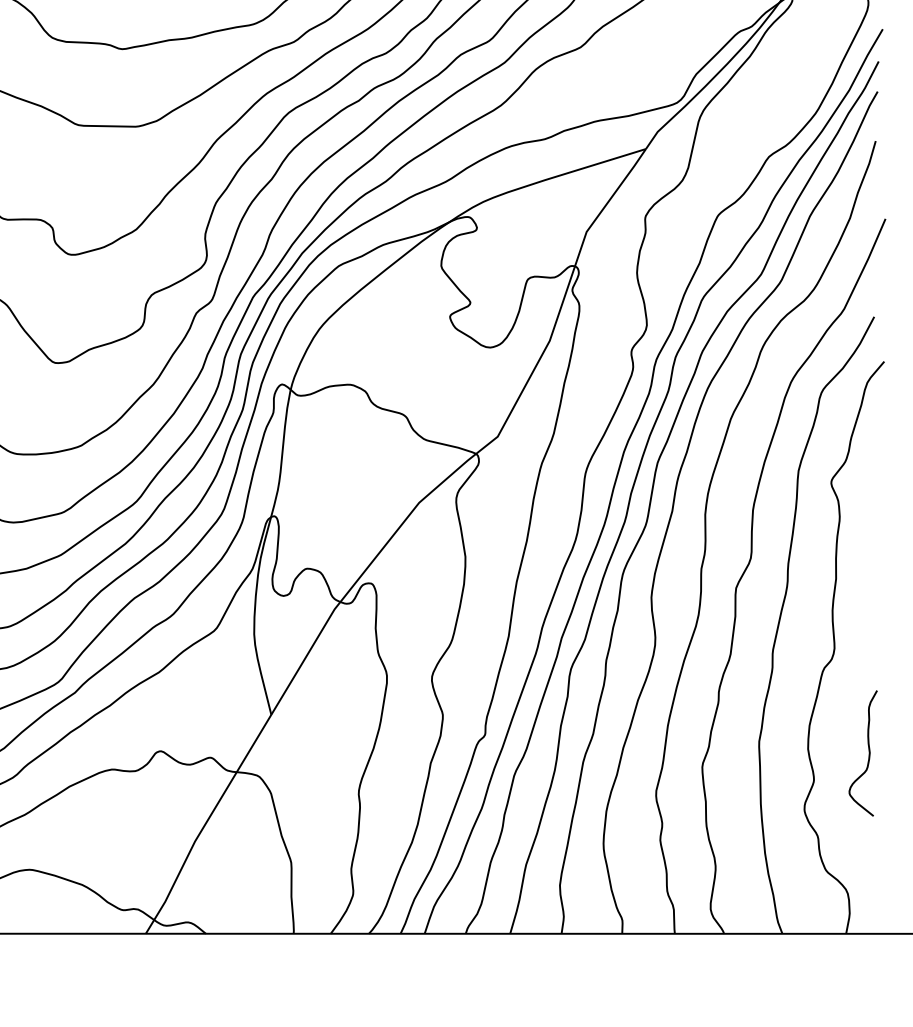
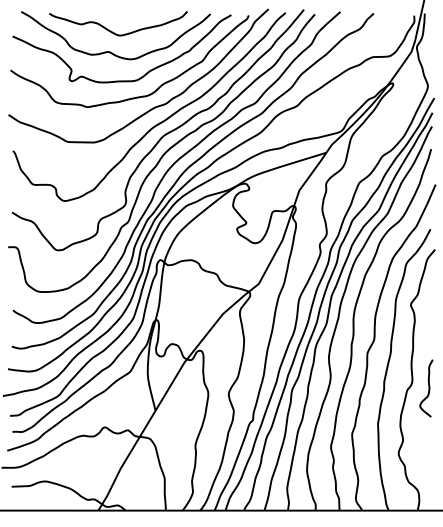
curve: (867, 753) -> (428, 388), moved

